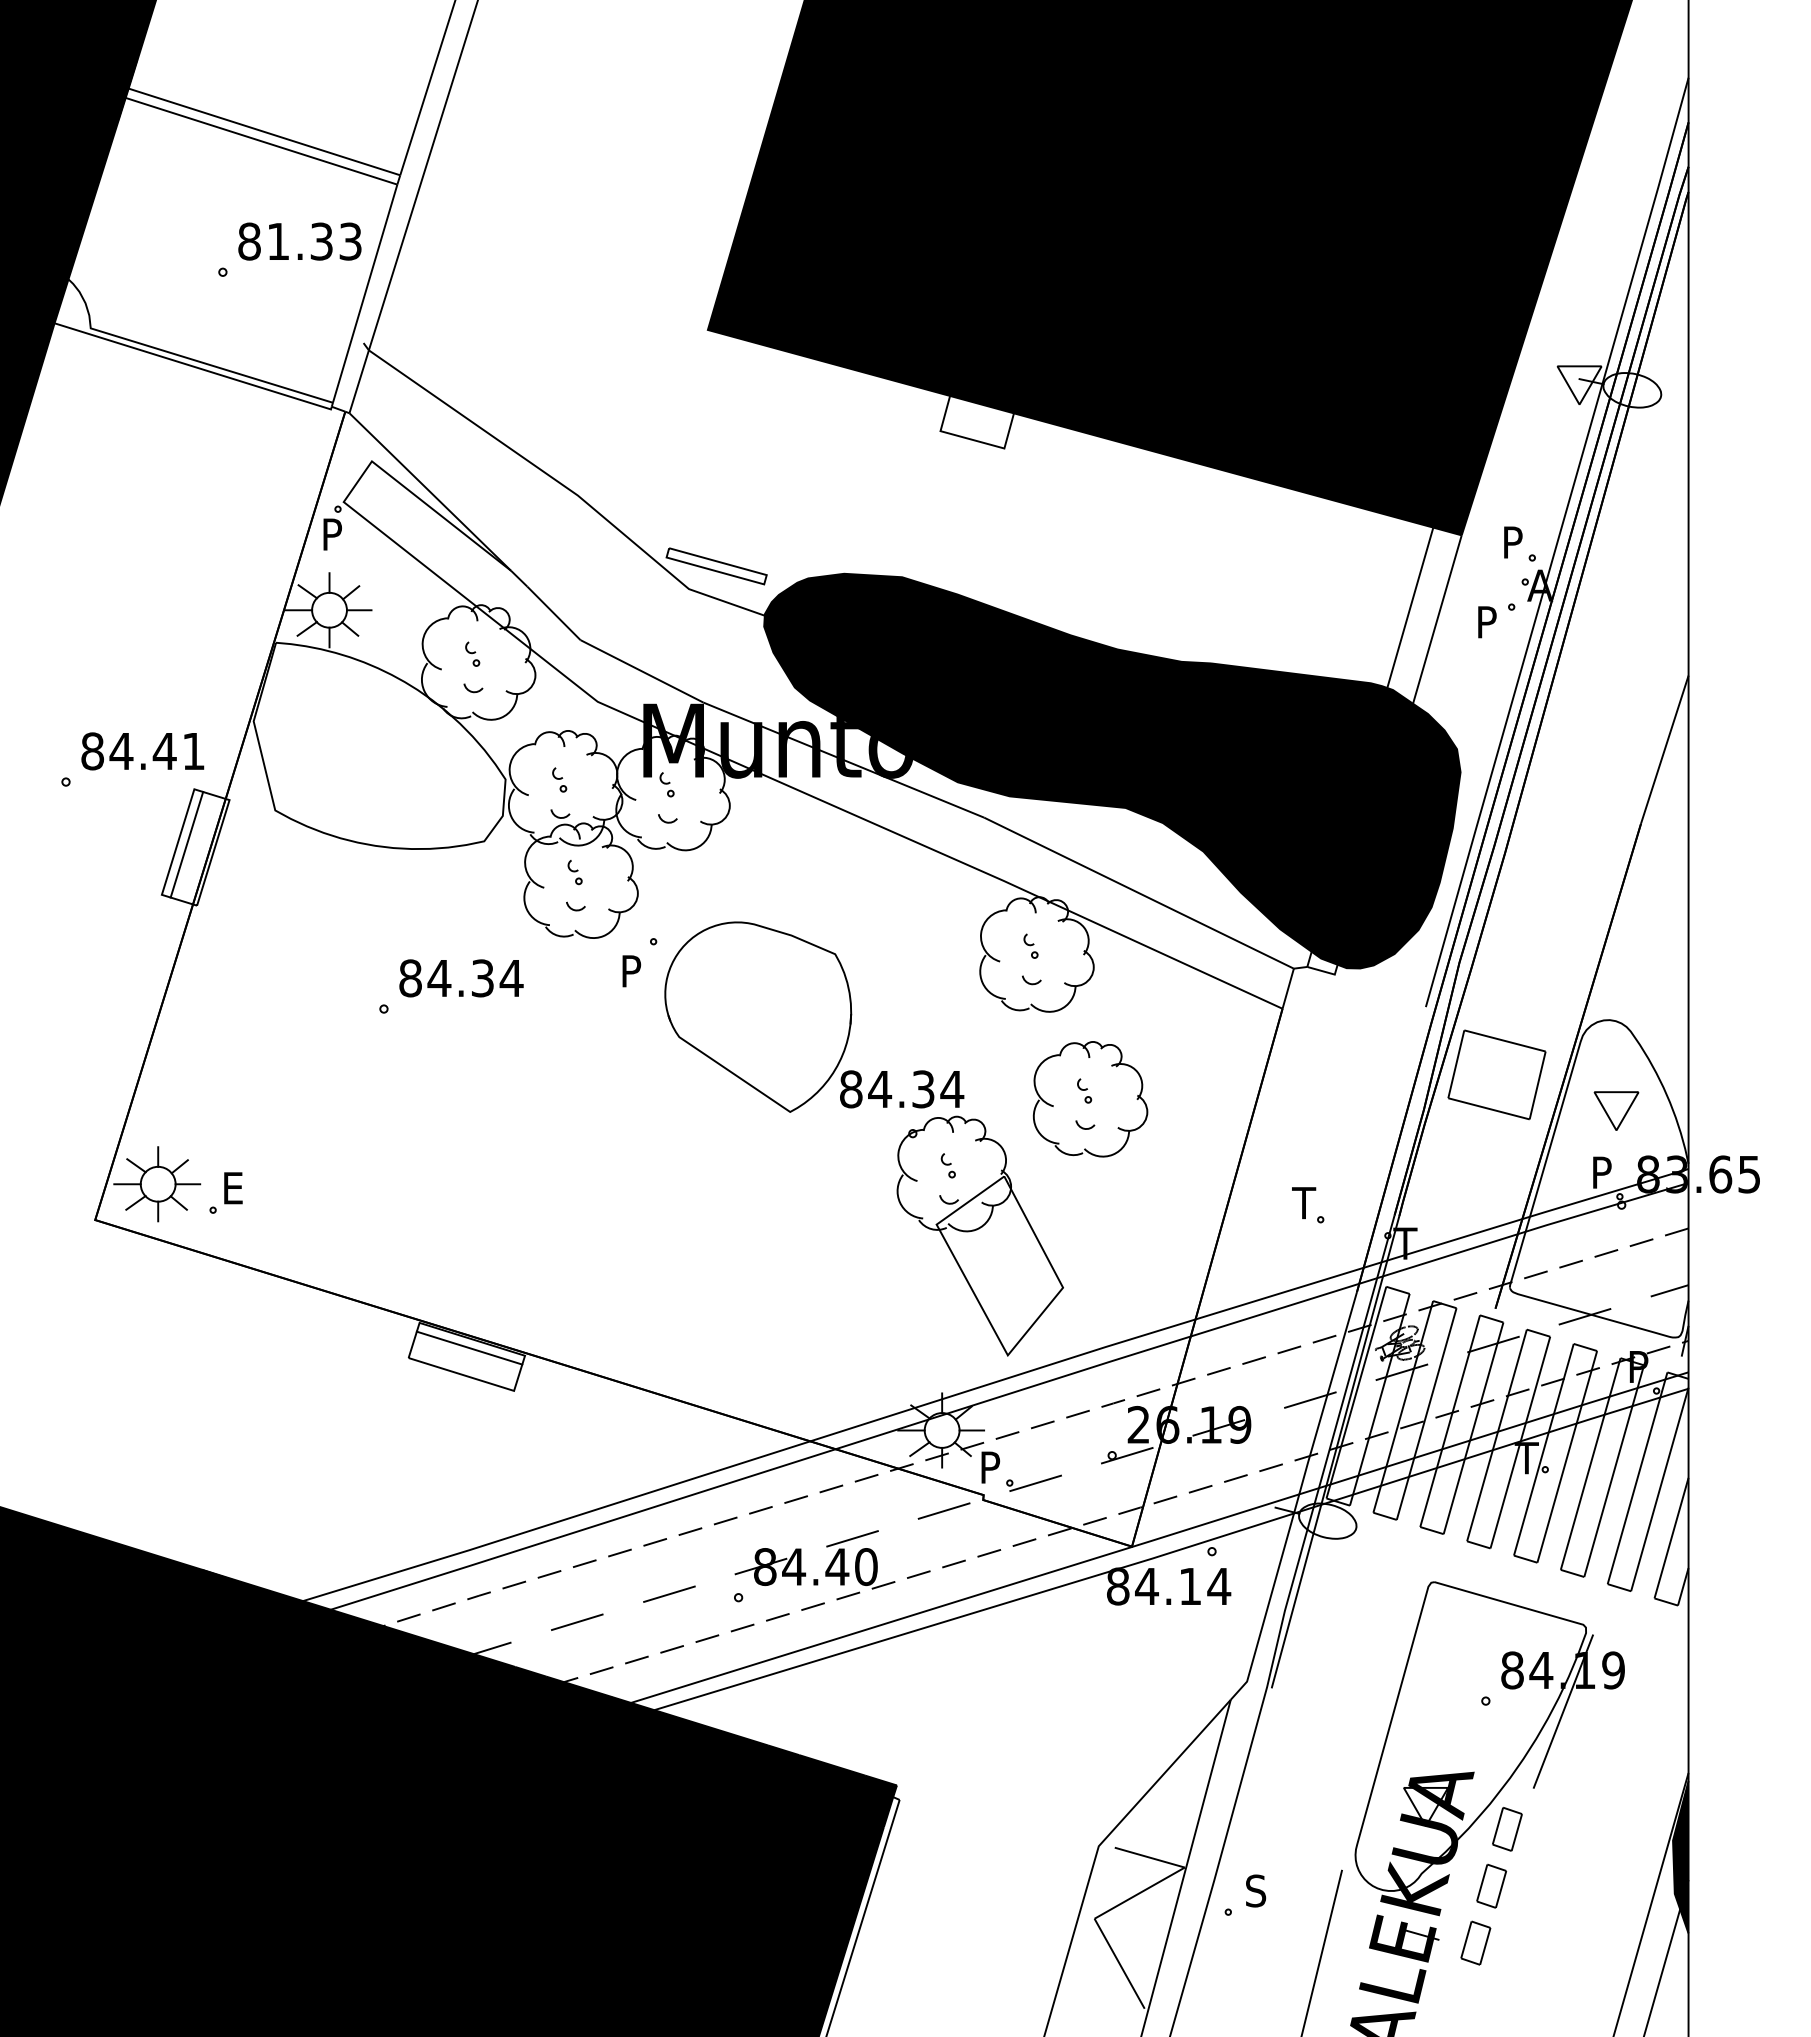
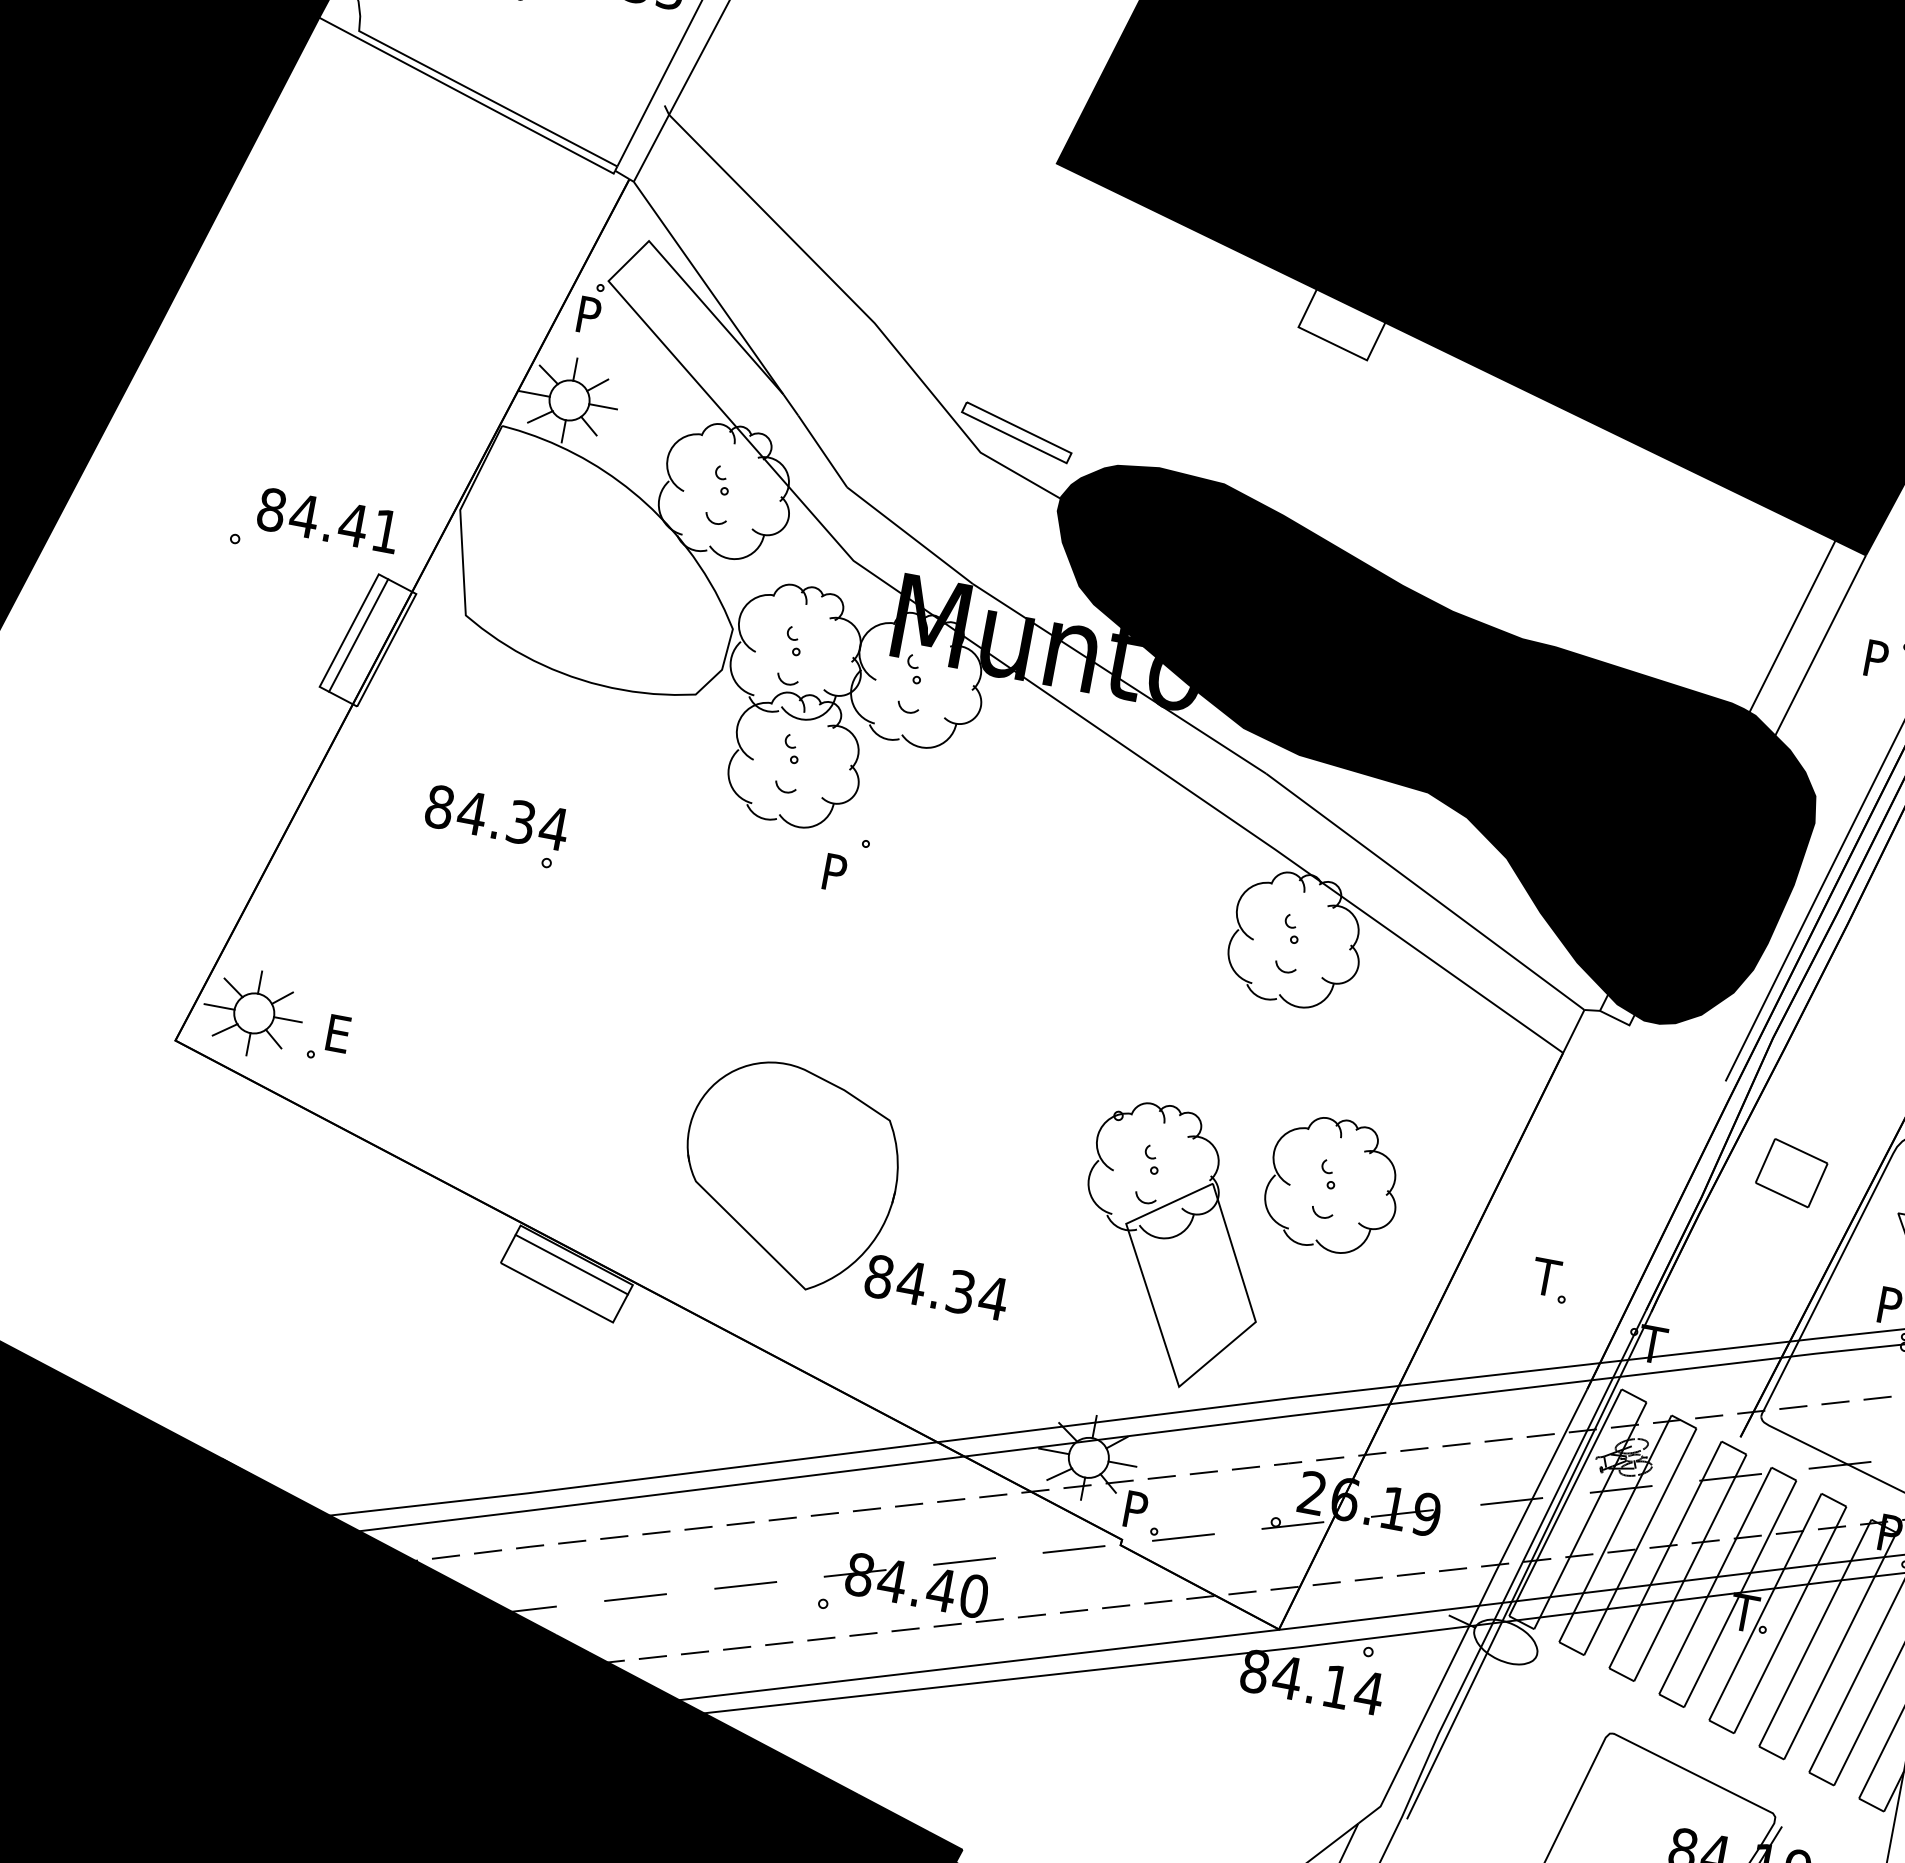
text: (461, 978) -> (497, 818), moved
part: (814, 1016) -> (853, 1186), moved
part: (1496, 1074) -> (1791, 1172), size x0.6
part: (1090, 1099) -> (1333, 1185), moved

